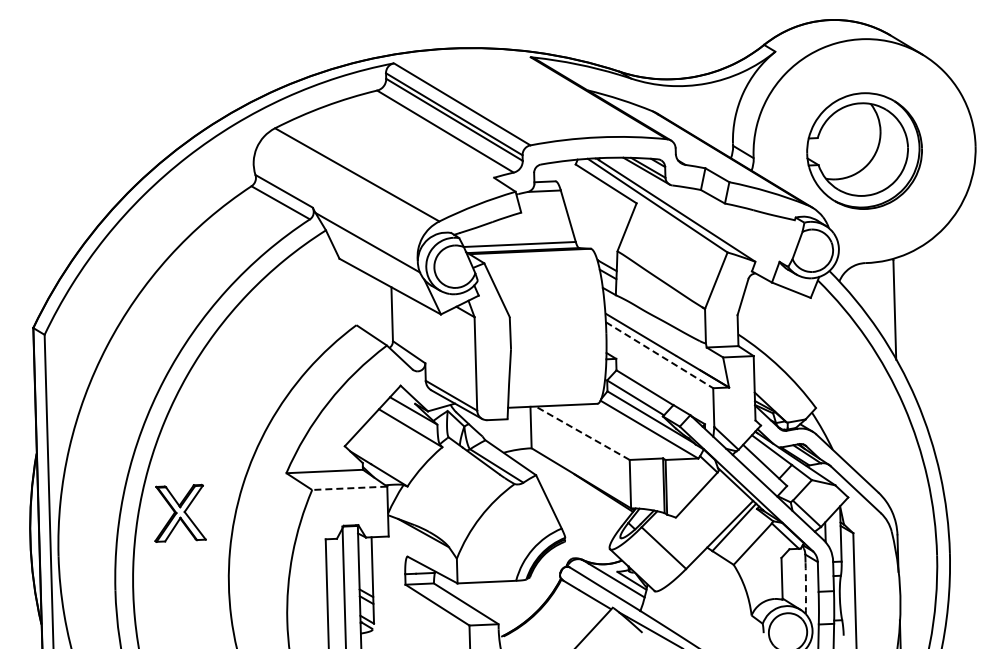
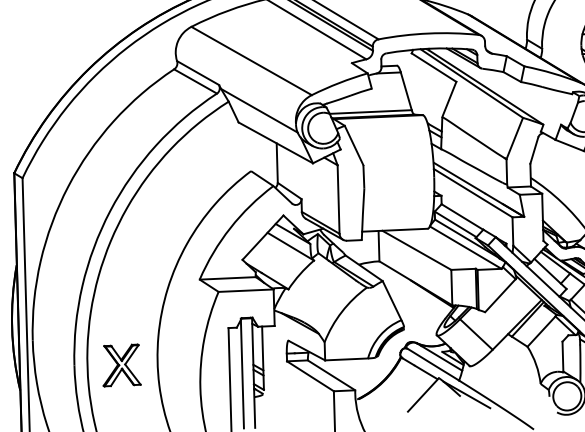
line: (659, 355) -> (473, 193), dashed -> solid
line: (582, 433) -> (416, 250), dashed -> solid
line: (349, 488) -> (245, 290), dashed -> solid
part: (180, 512) -> (122, 364), moved
arc: (805, 587) -> (580, 363), dashed -> solid

